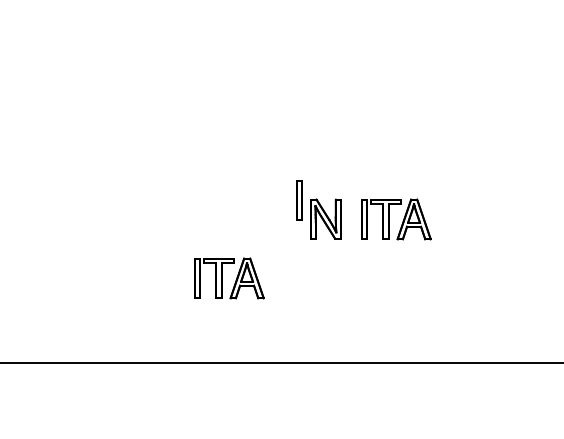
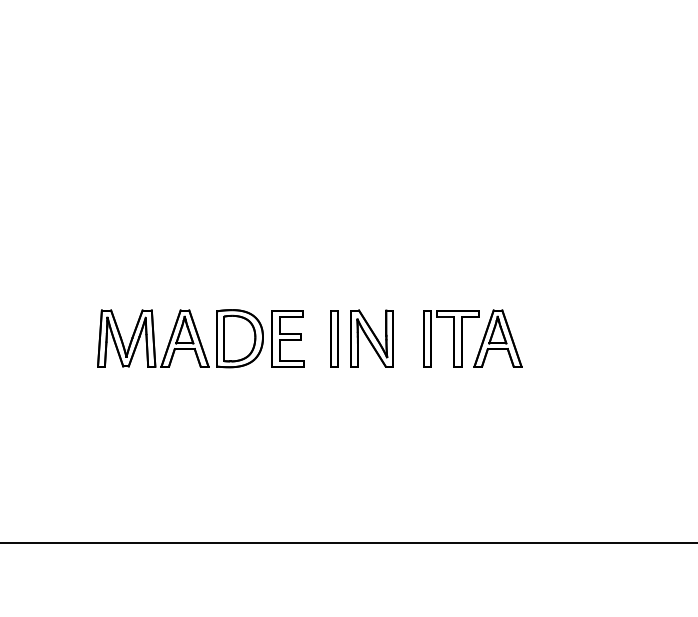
part: (299, 200) -> (334, 338), moved
part: (205, 219) -> (200, 338), added
part: (235, 280) -> (243, 425), removed

